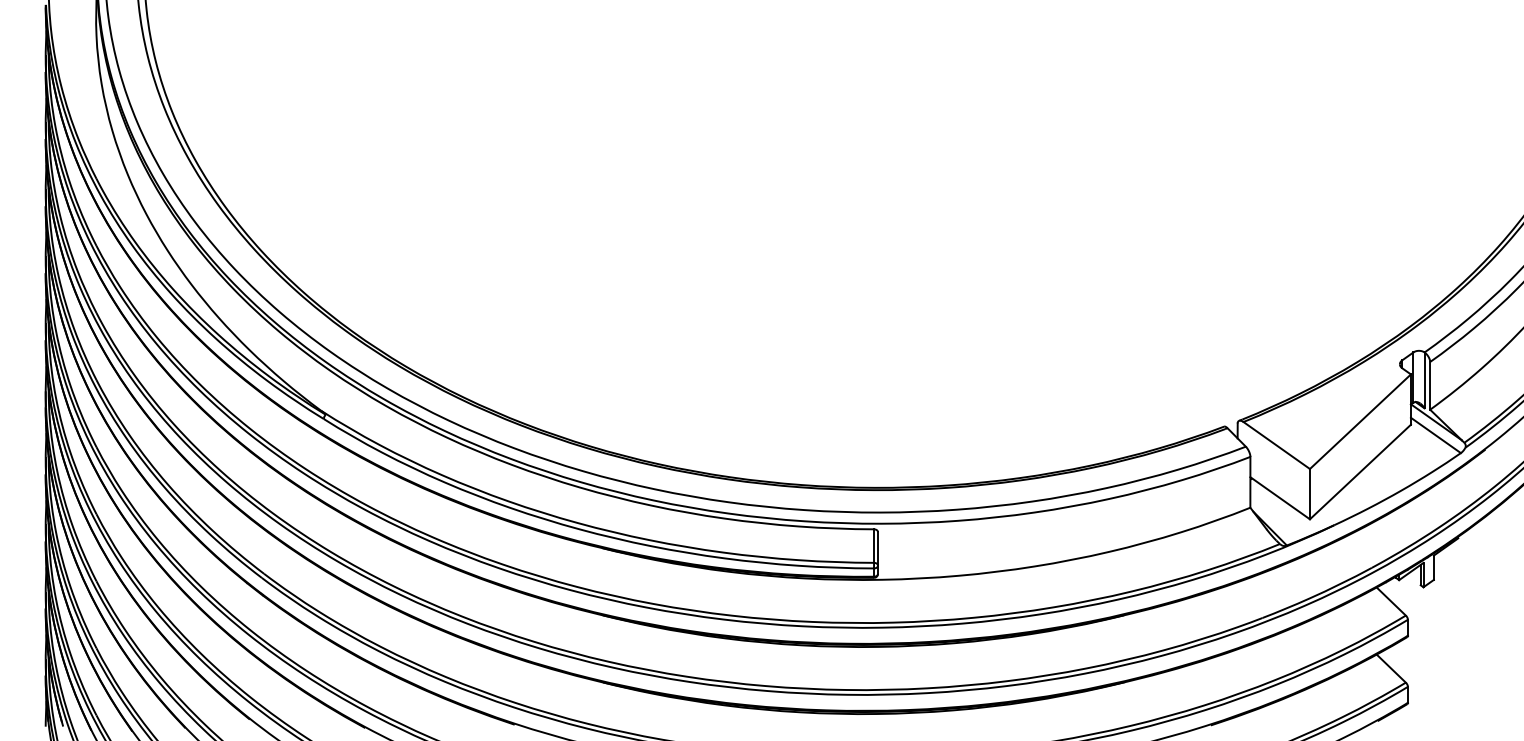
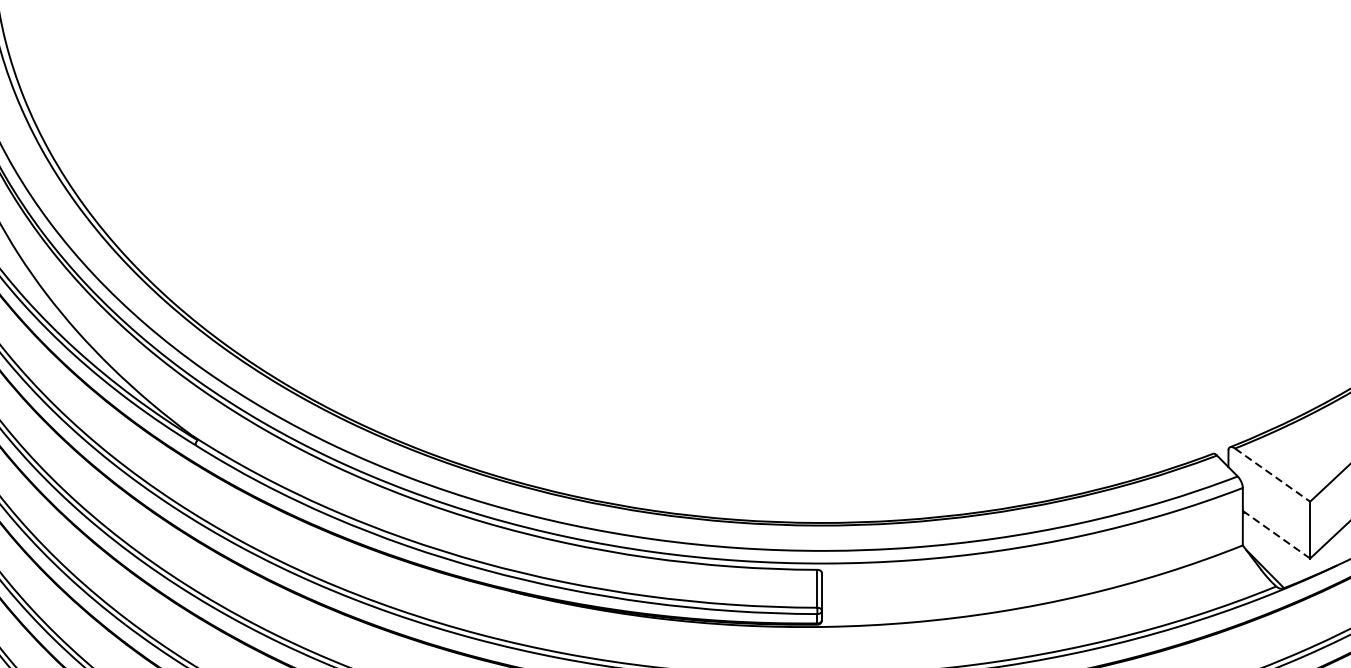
line: (1276, 445) -> (1272, 475), solid -> dashed
line: (1280, 498) -> (1276, 535), solid -> dashed

